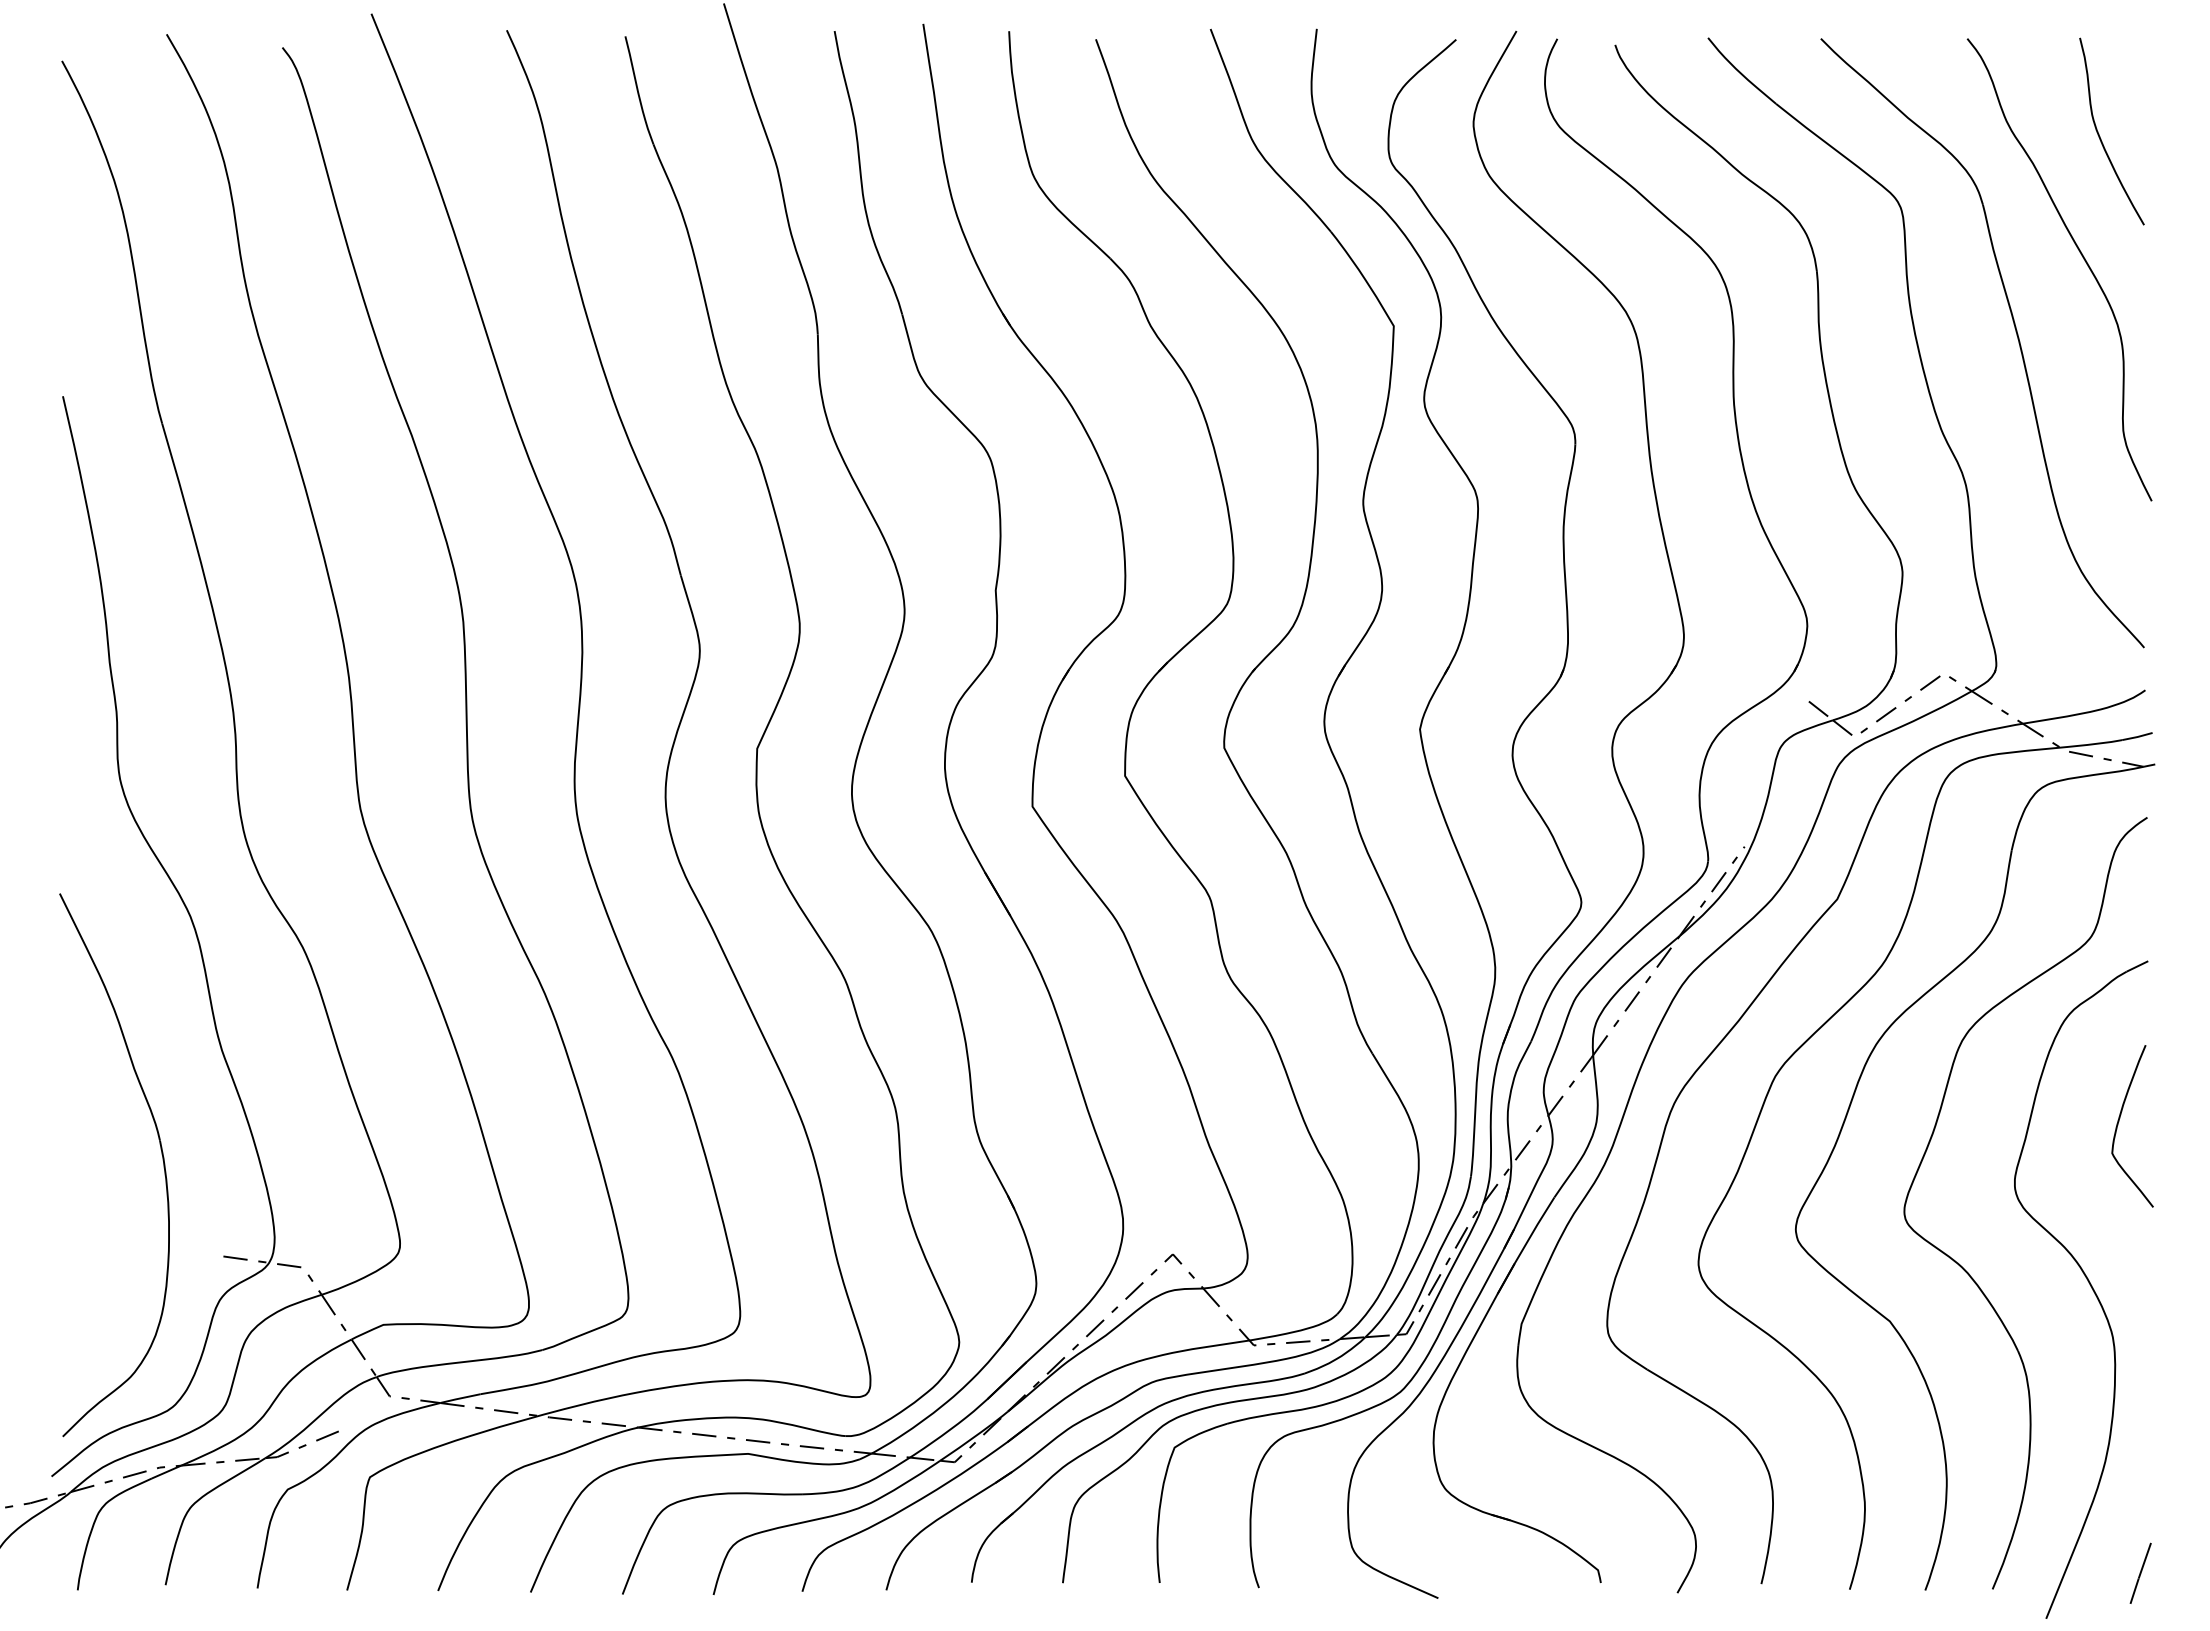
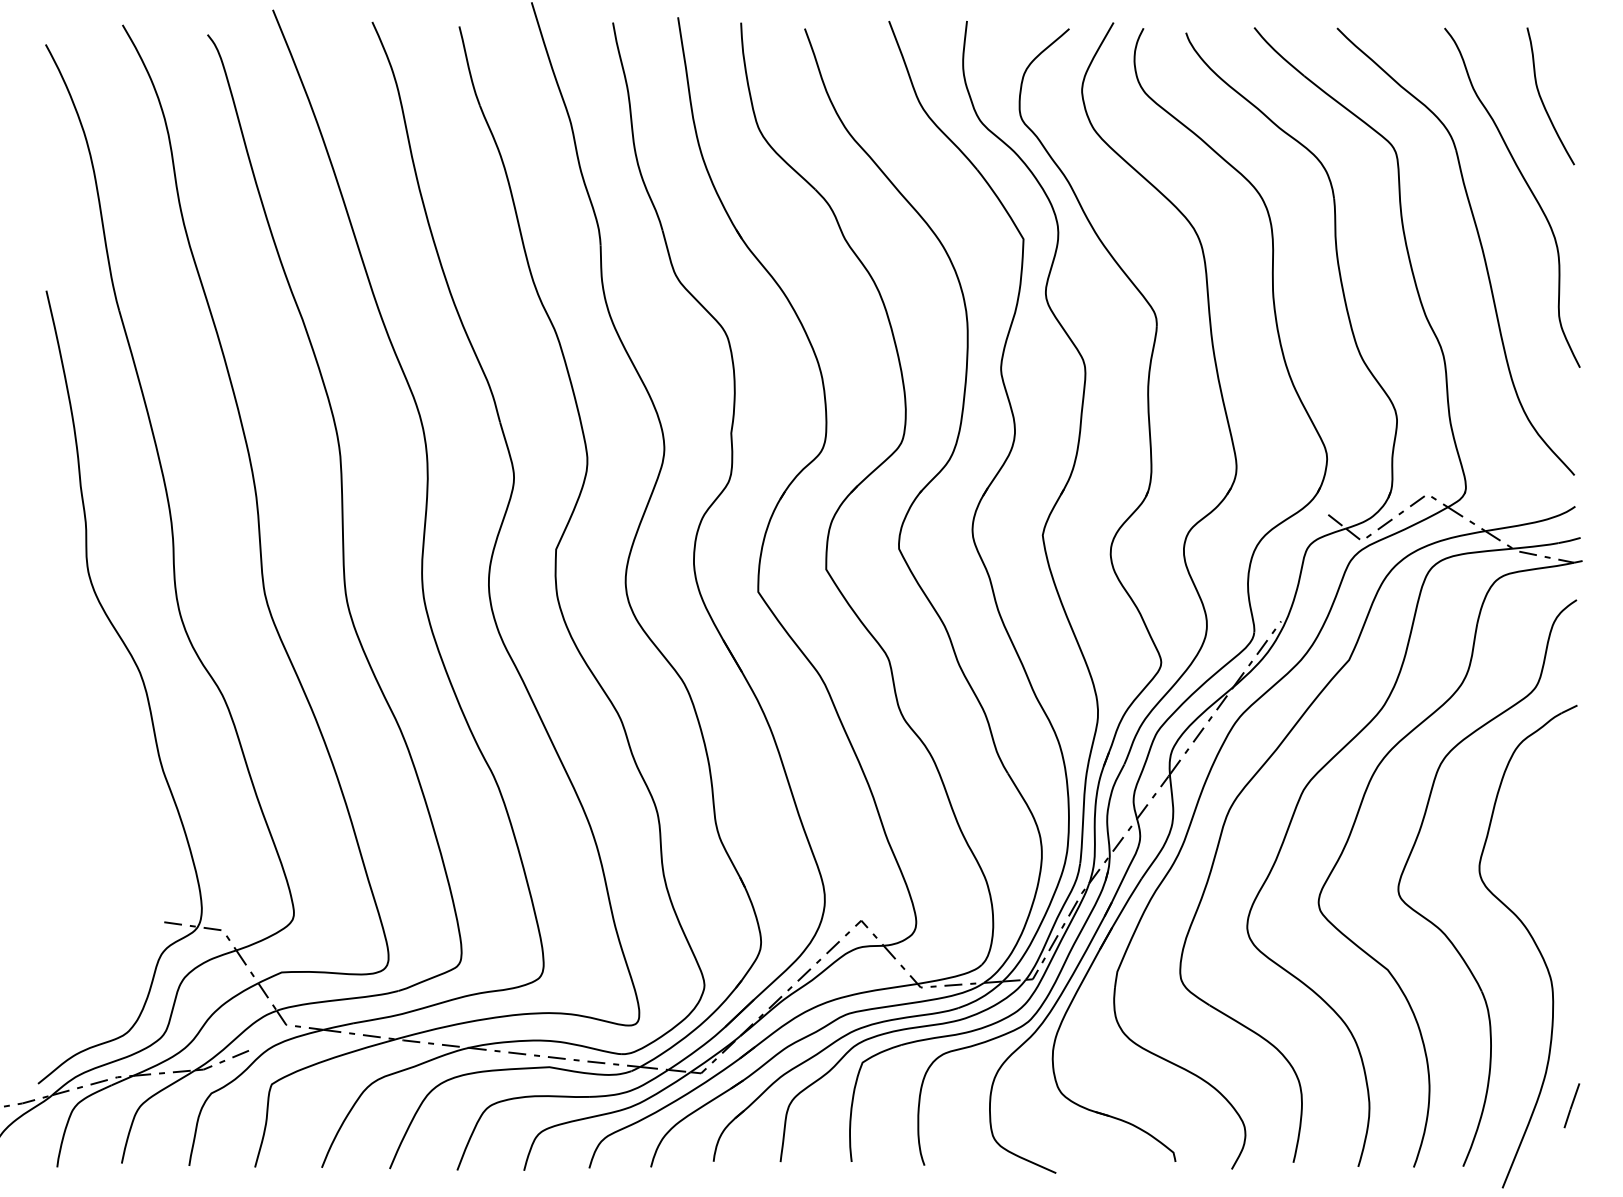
curve: (2119, 1121) -> (1556, 823), removed
part: (162, 1160) -> (119, 851), removed
line: (2140, 1572) -> (1571, 1105), moved

